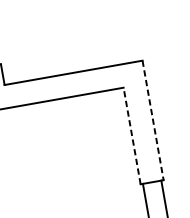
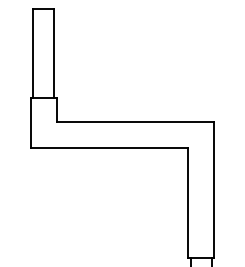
line: (153, 121) -> (214, 190), dashed -> solid
line: (131, 135) -> (187, 202), dashed -> solid

